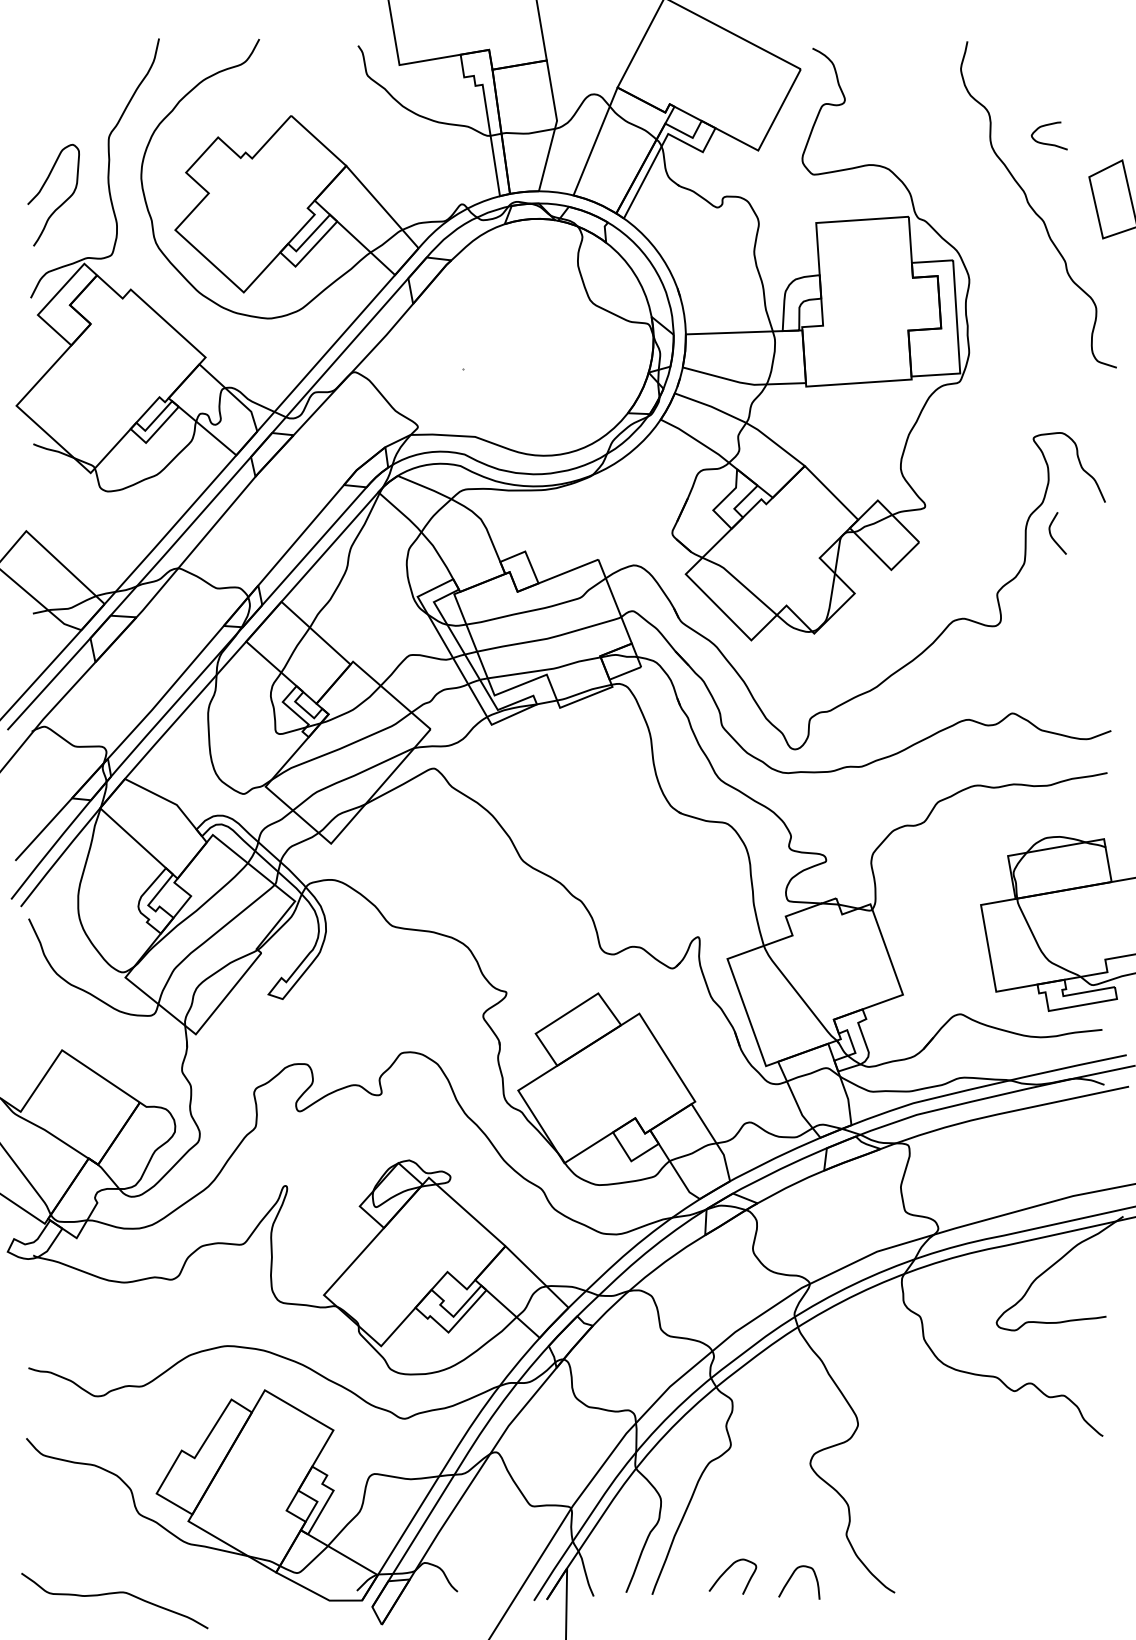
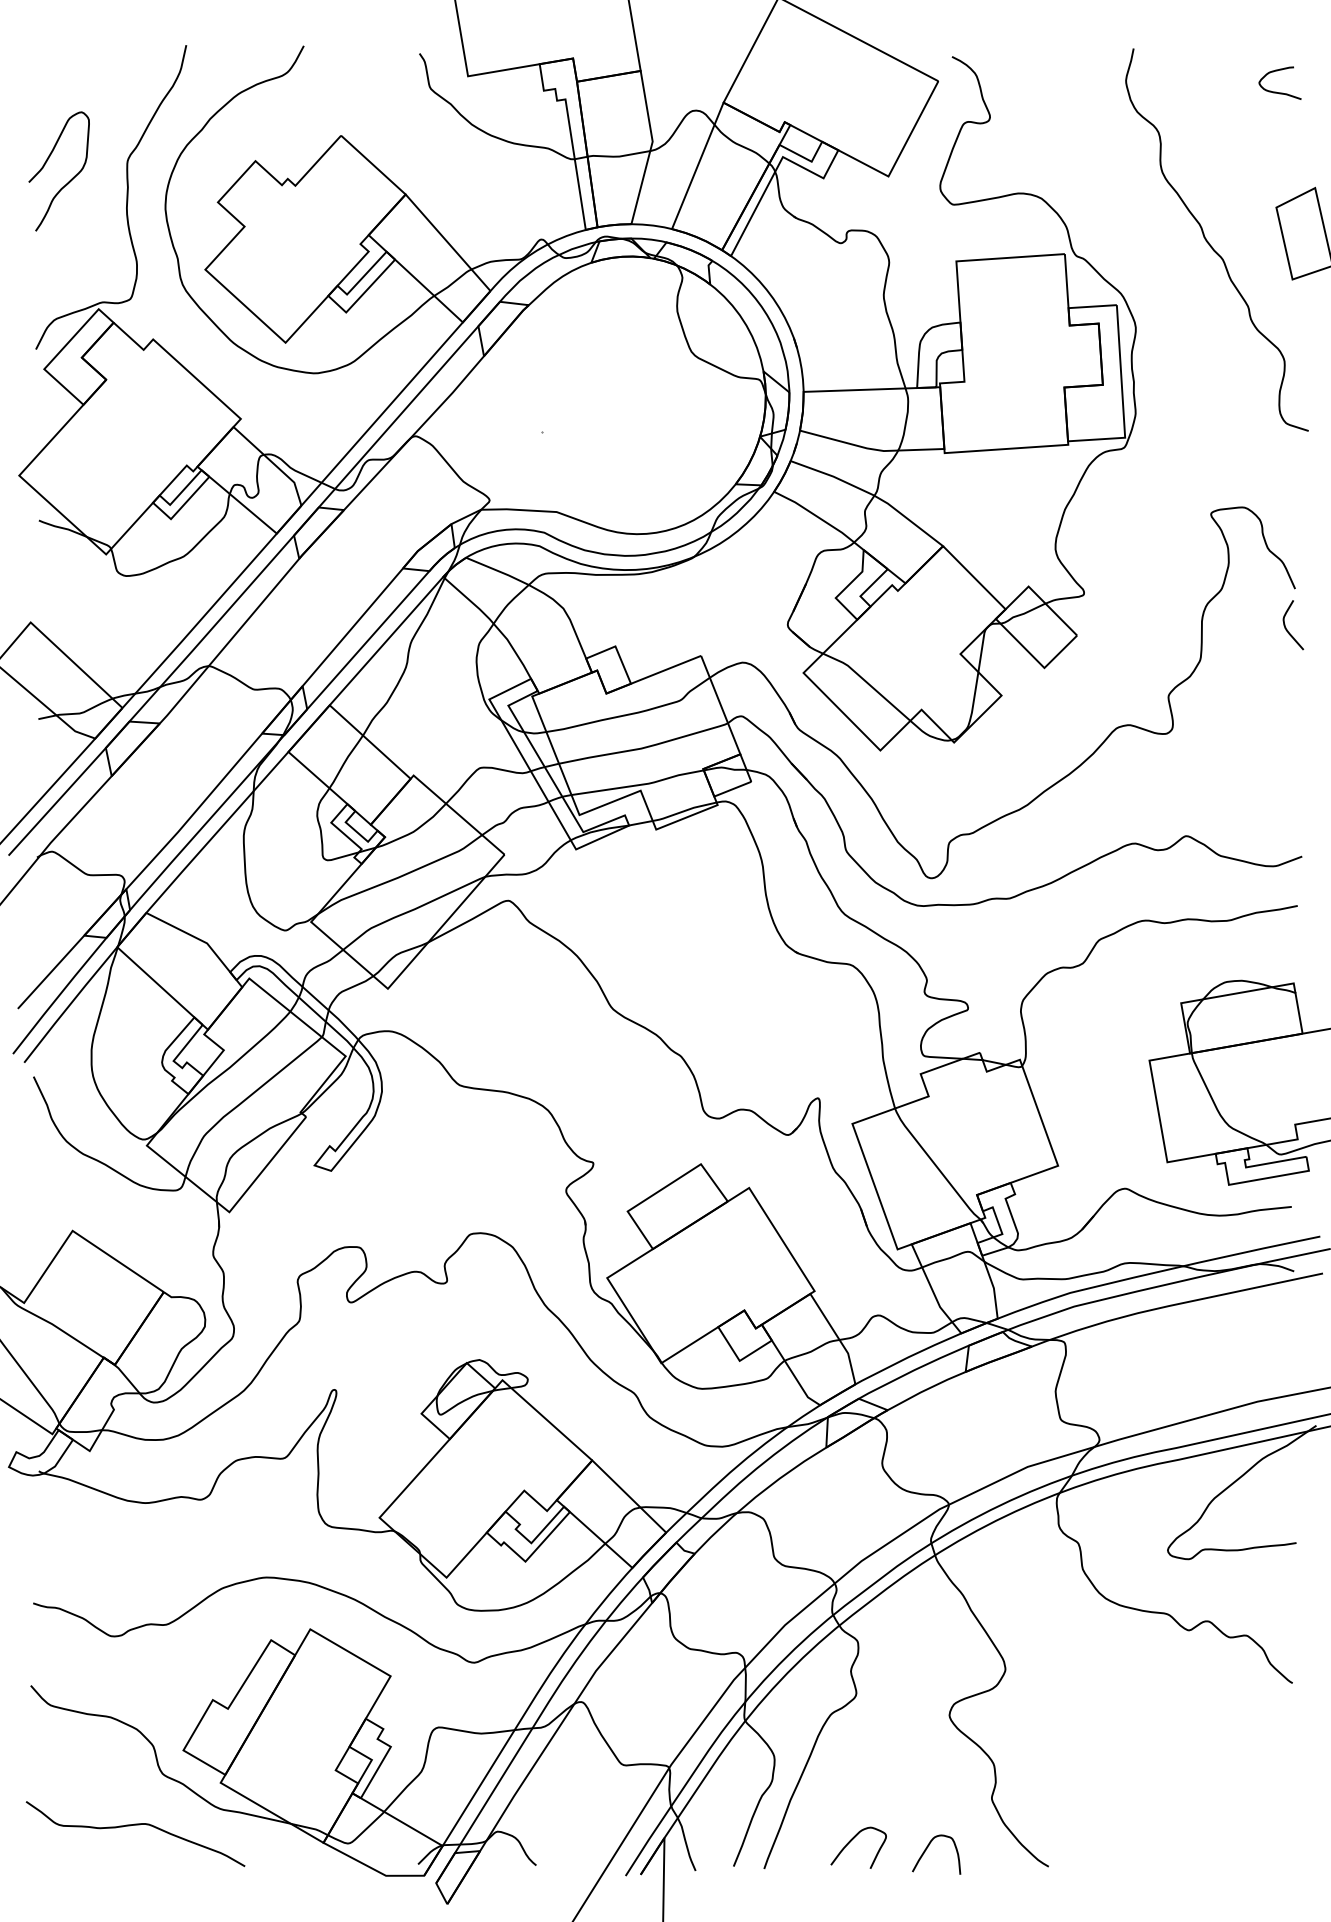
curve: (1048, 143) -> (1278, 92), moved
curve: (62, 202) -> (69, 179), moved
curve: (1053, 537) -> (1288, 629), moved
curve: (112, 1594) -> (132, 1826), moved

